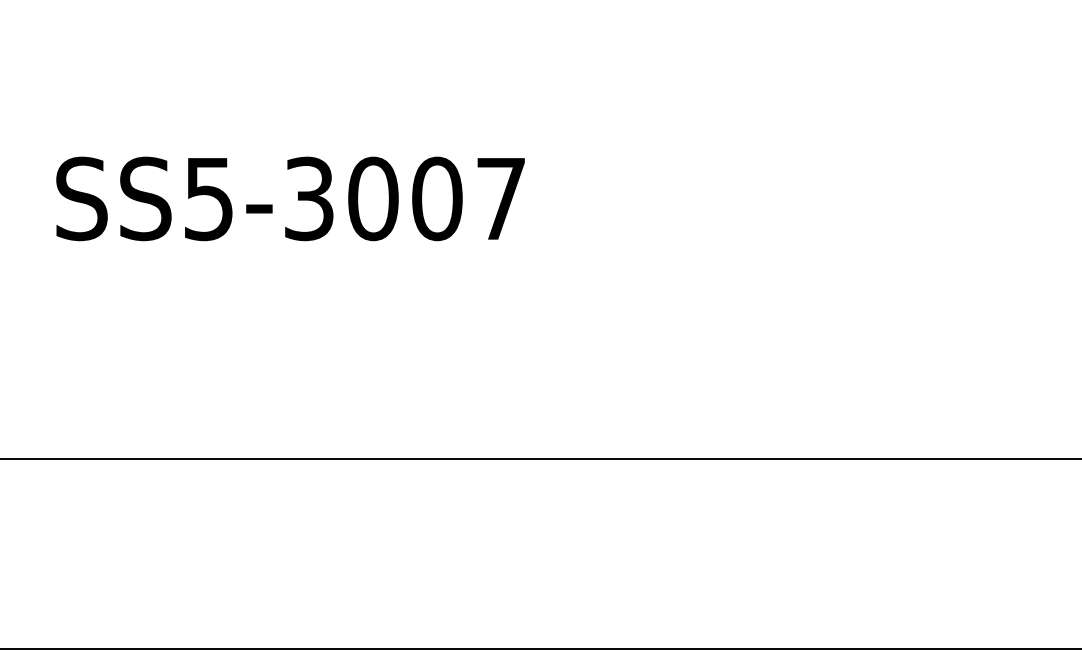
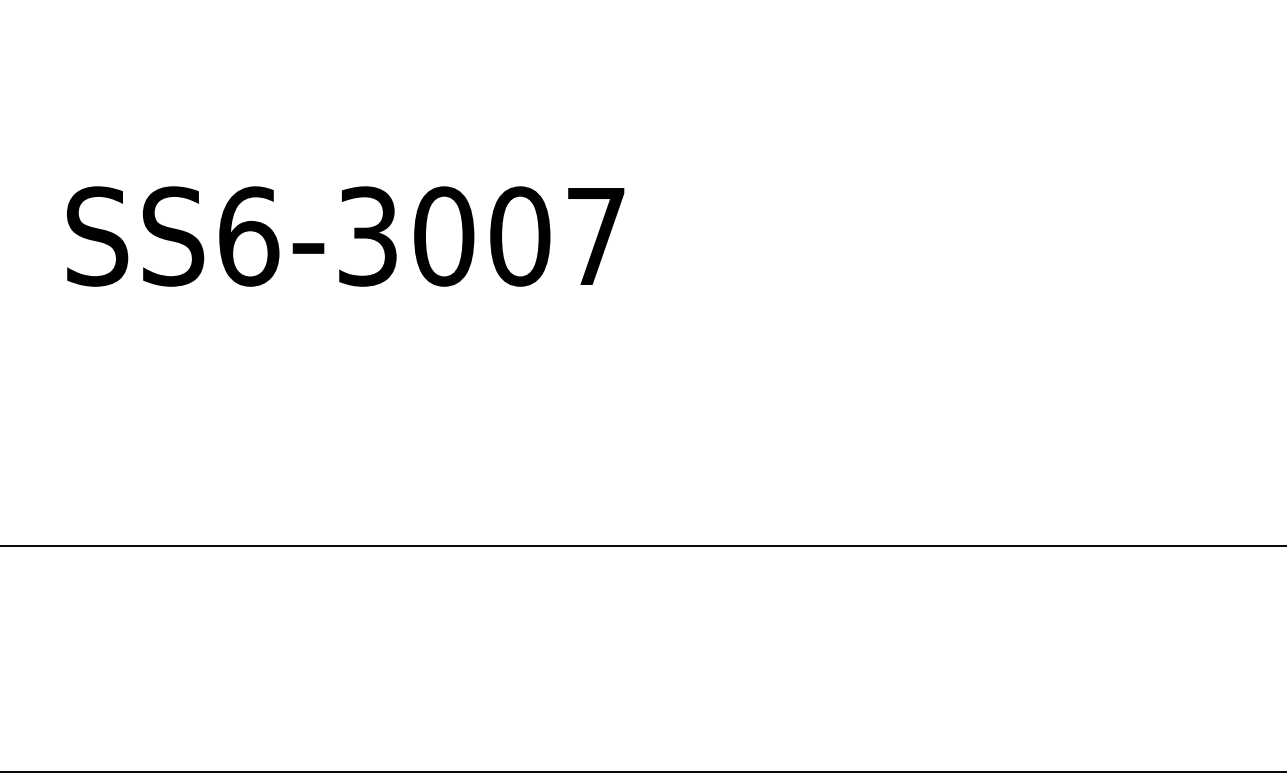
text: (209, 198) -> (249, 236), SS5-3007 -> SS6-3007

